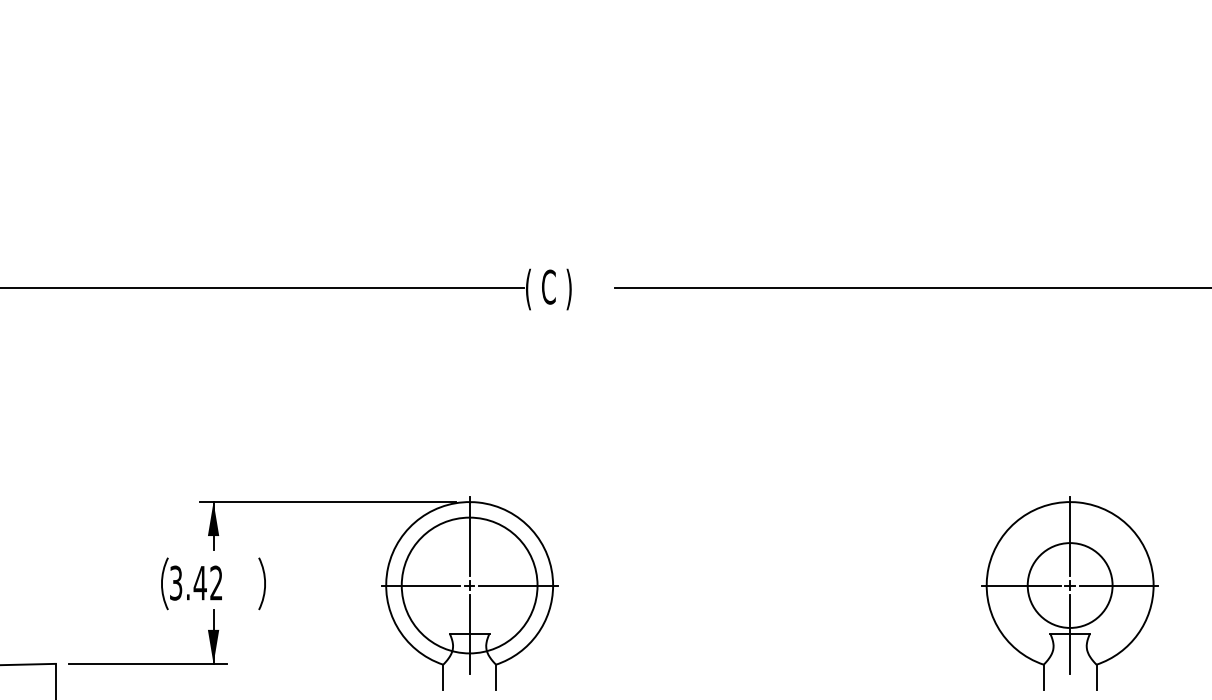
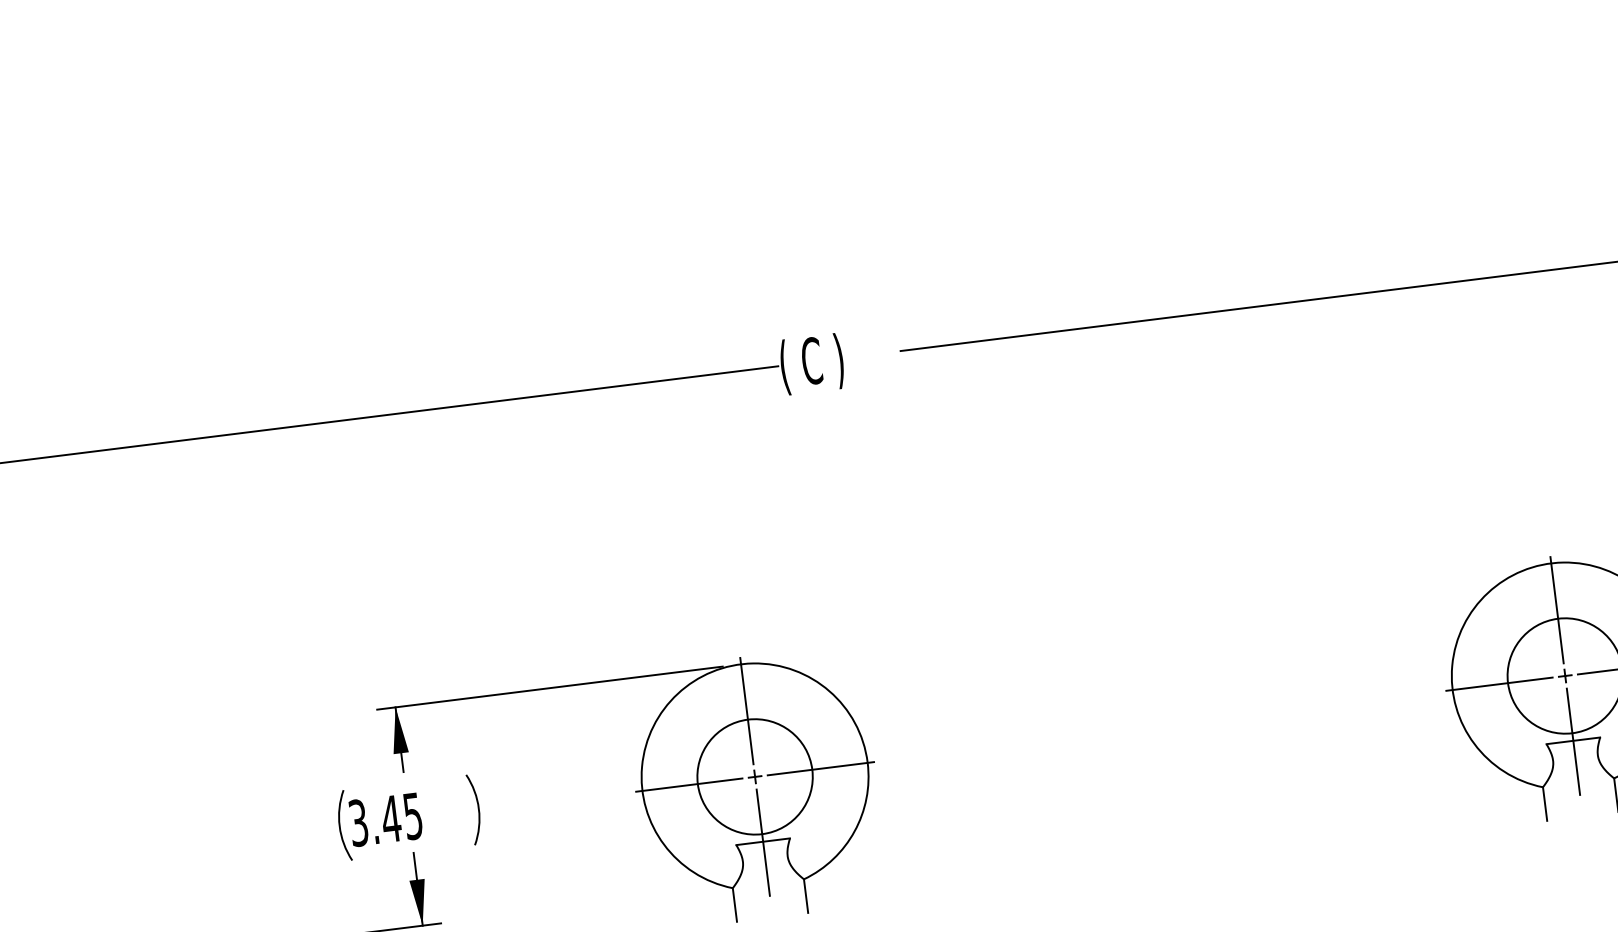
text: (216, 582) -> (413, 815), 3.42 -> 3.45
circle: (469, 585) -> (754, 776), size x0.62

